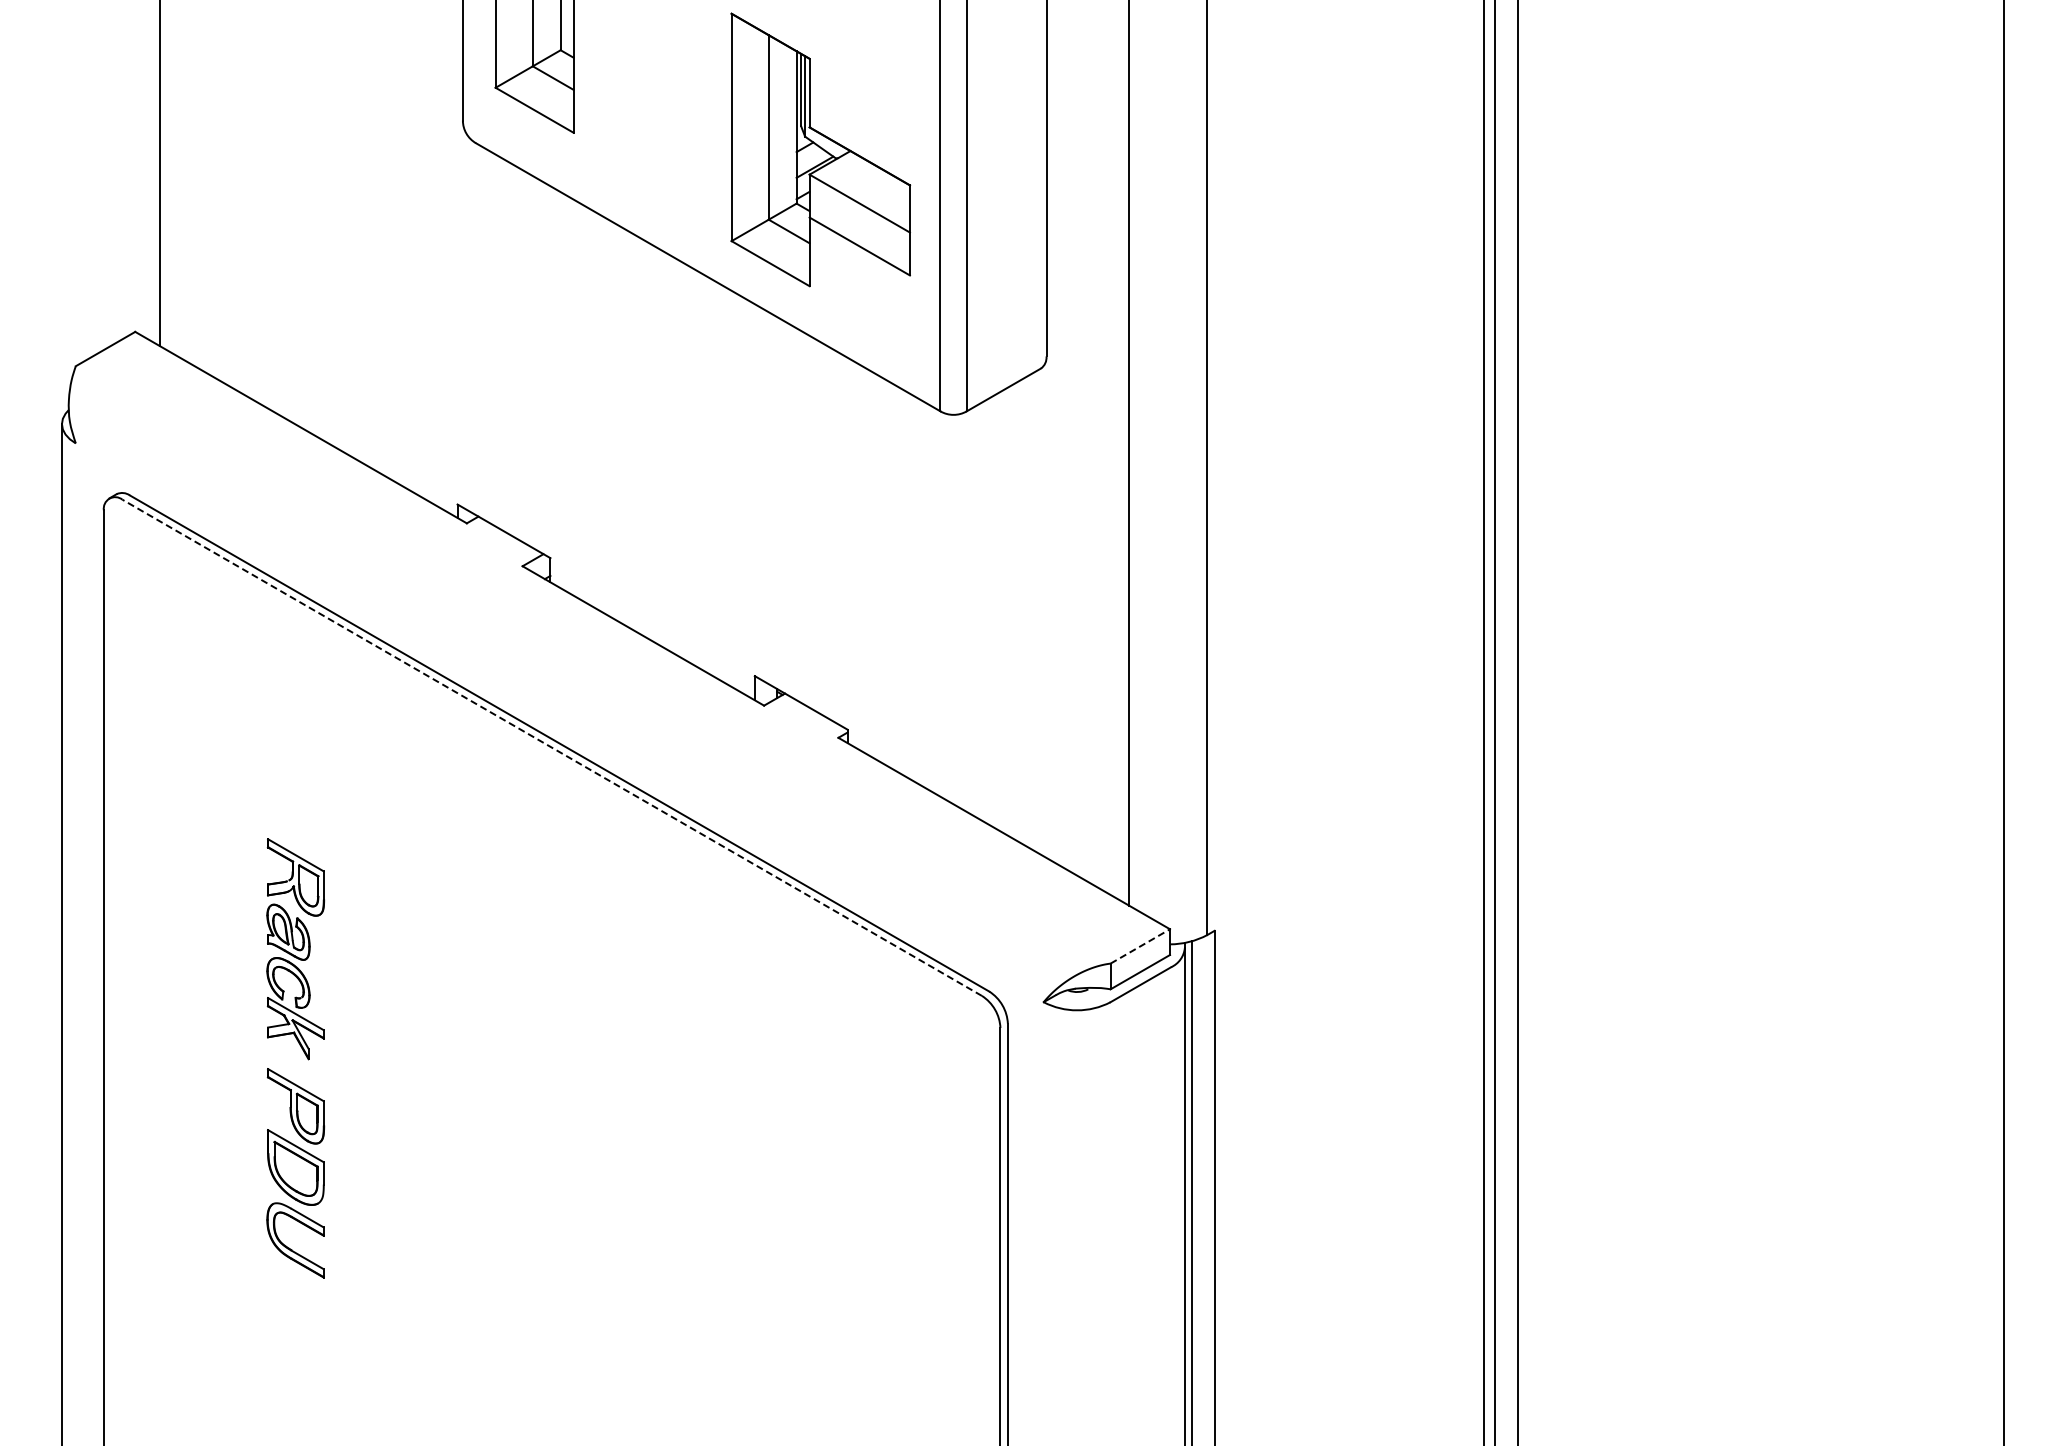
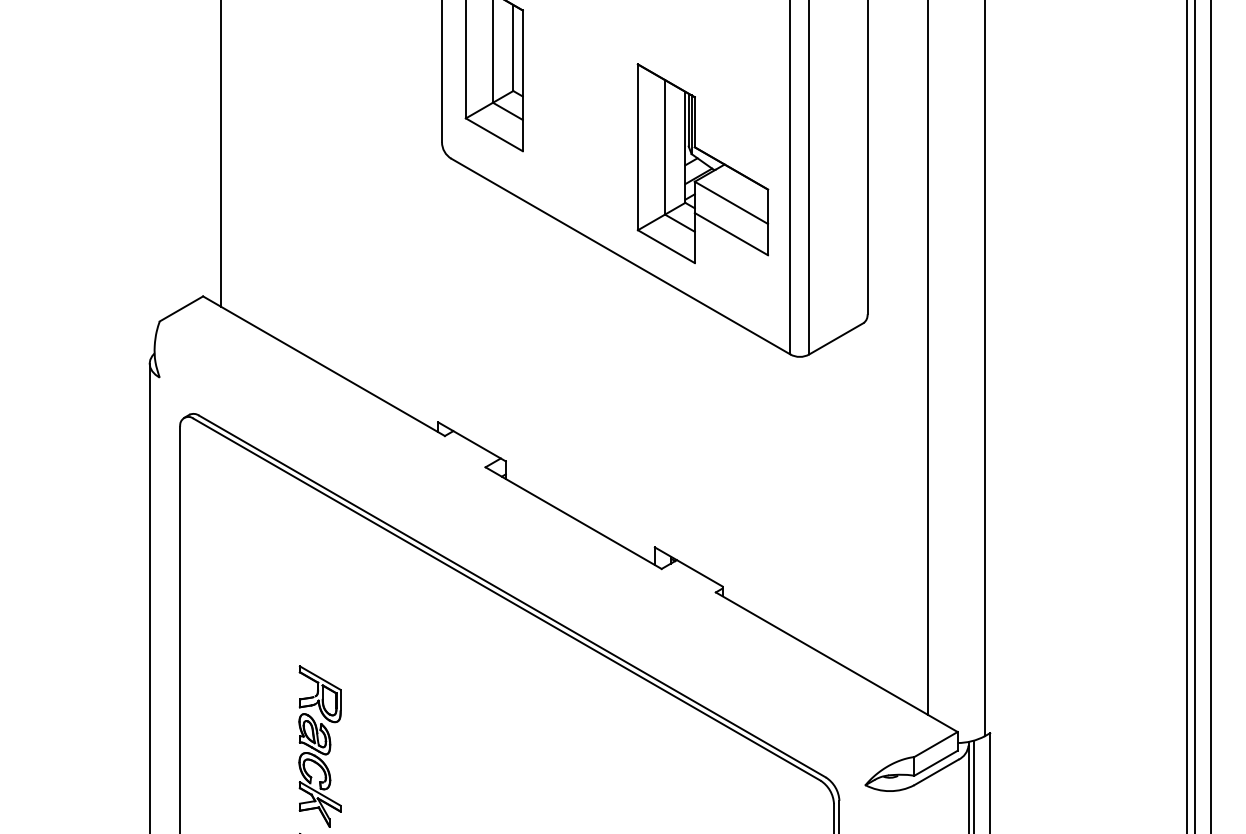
line: (551, 747) -> (506, 599), dashed -> solid
line: (1140, 946) -> (936, 744), dashed -> solid

